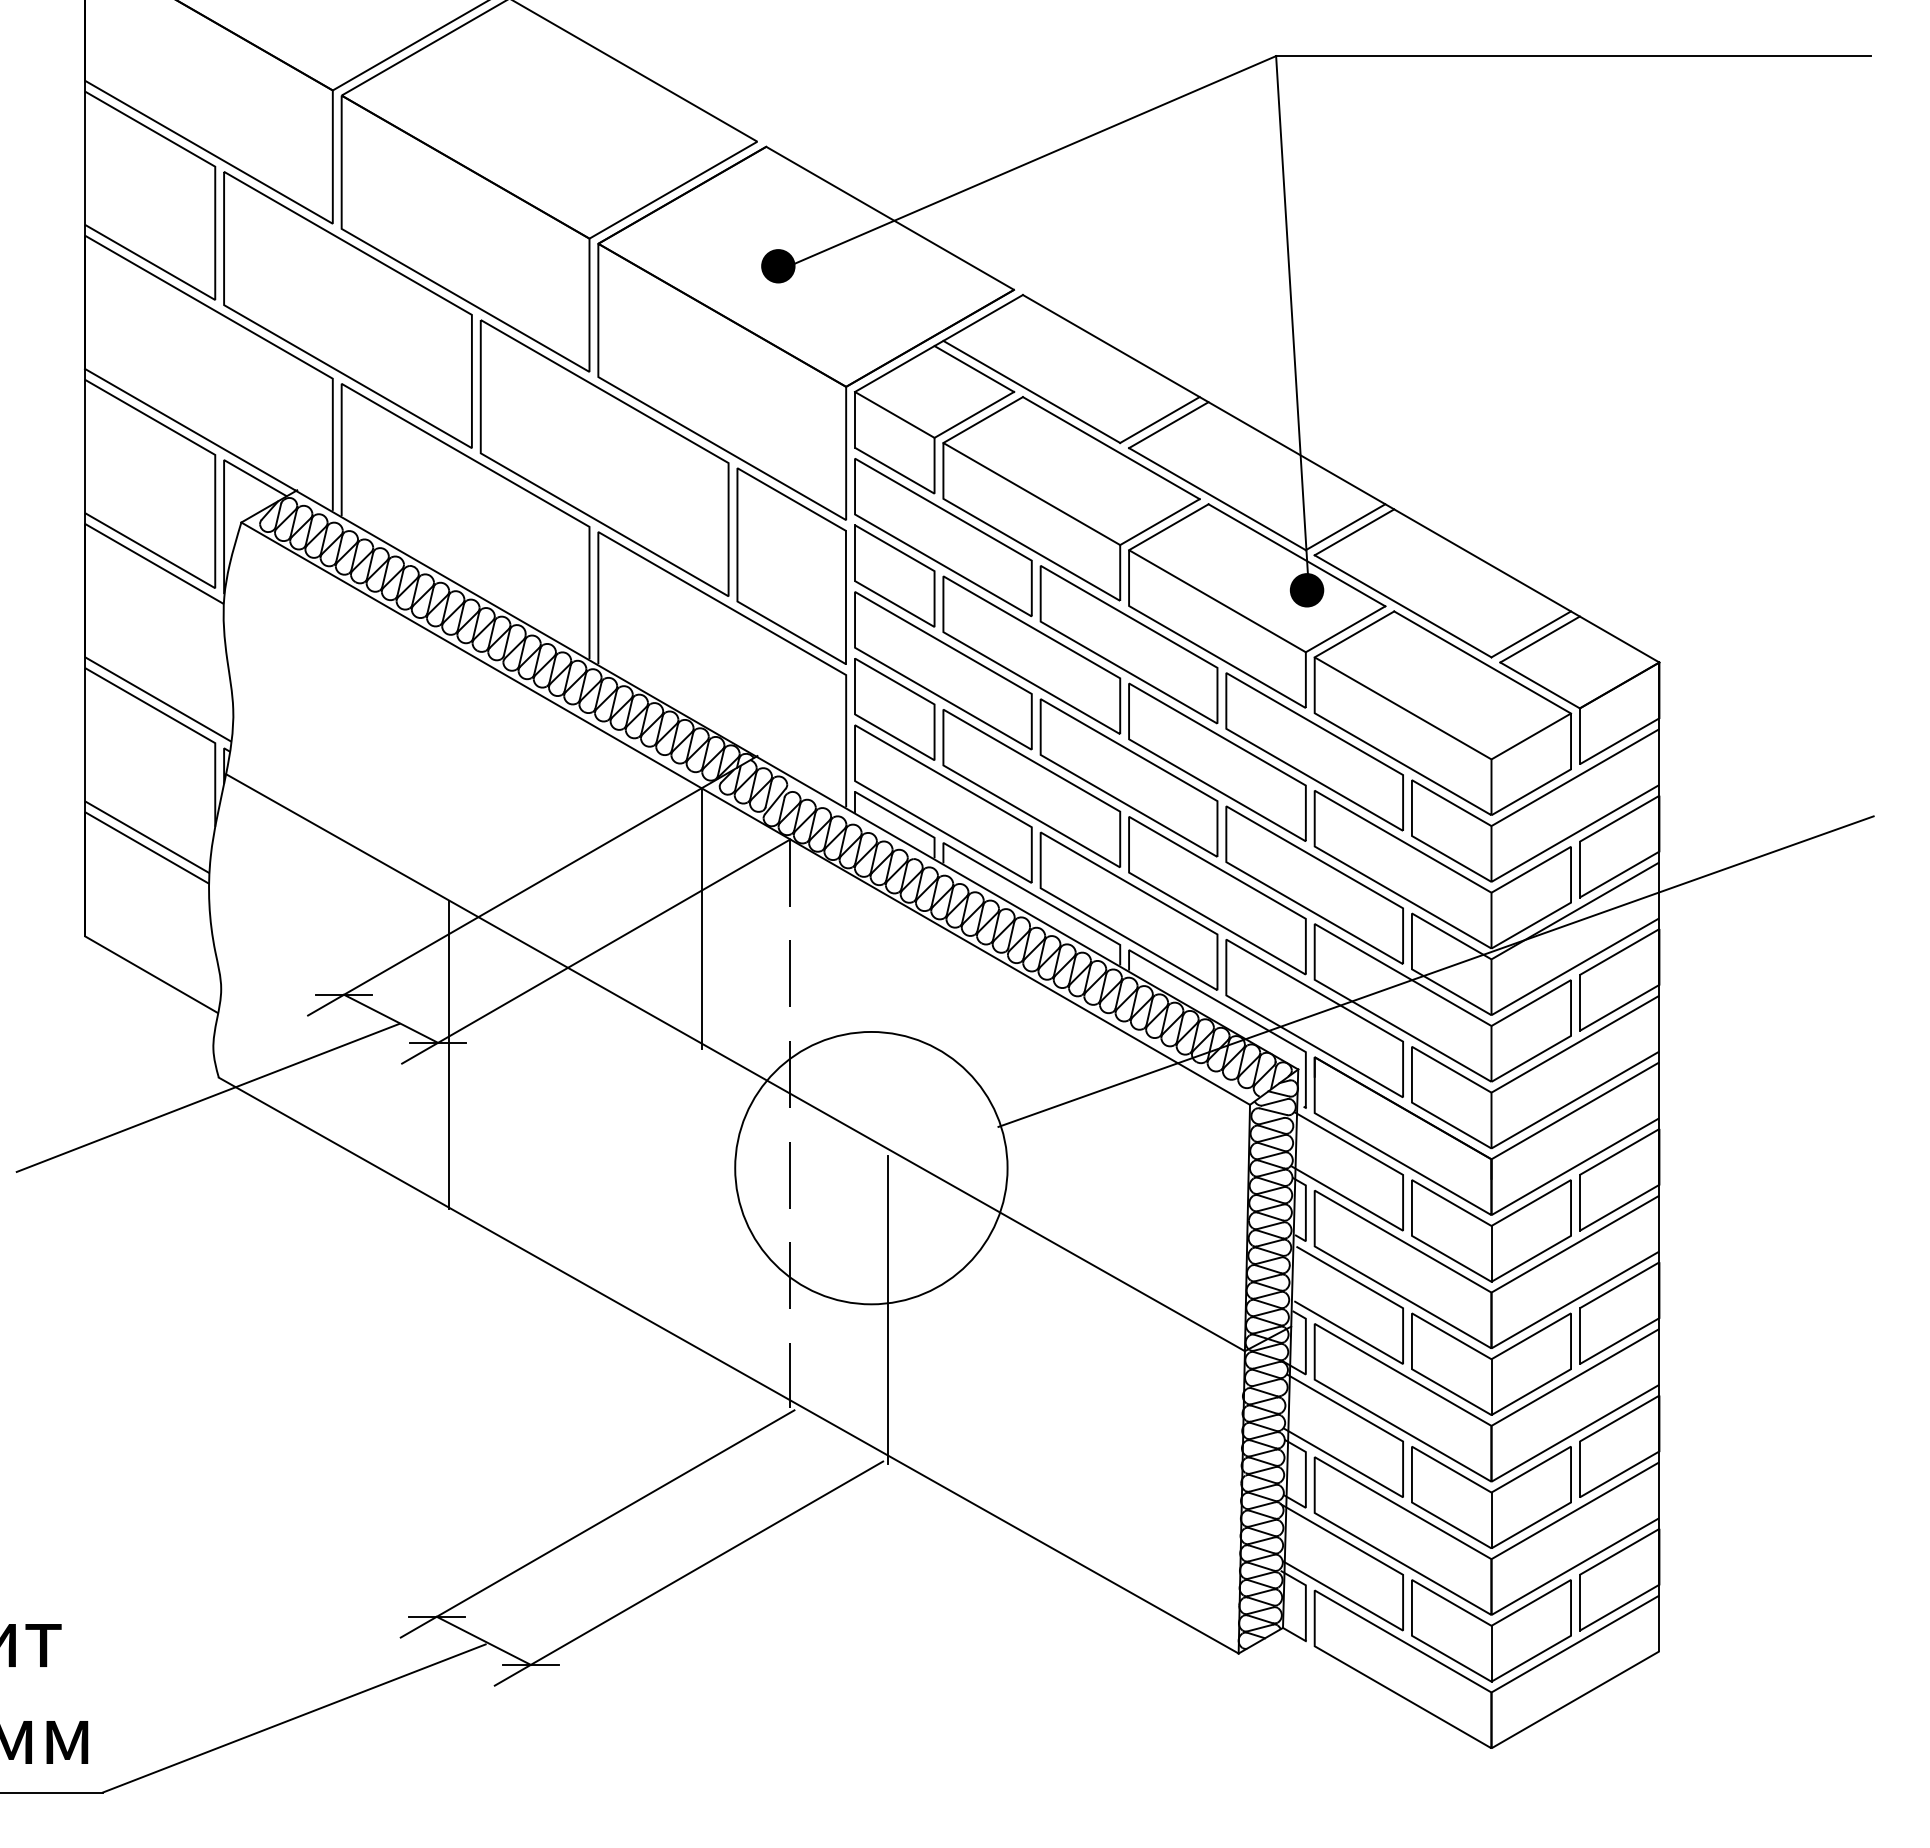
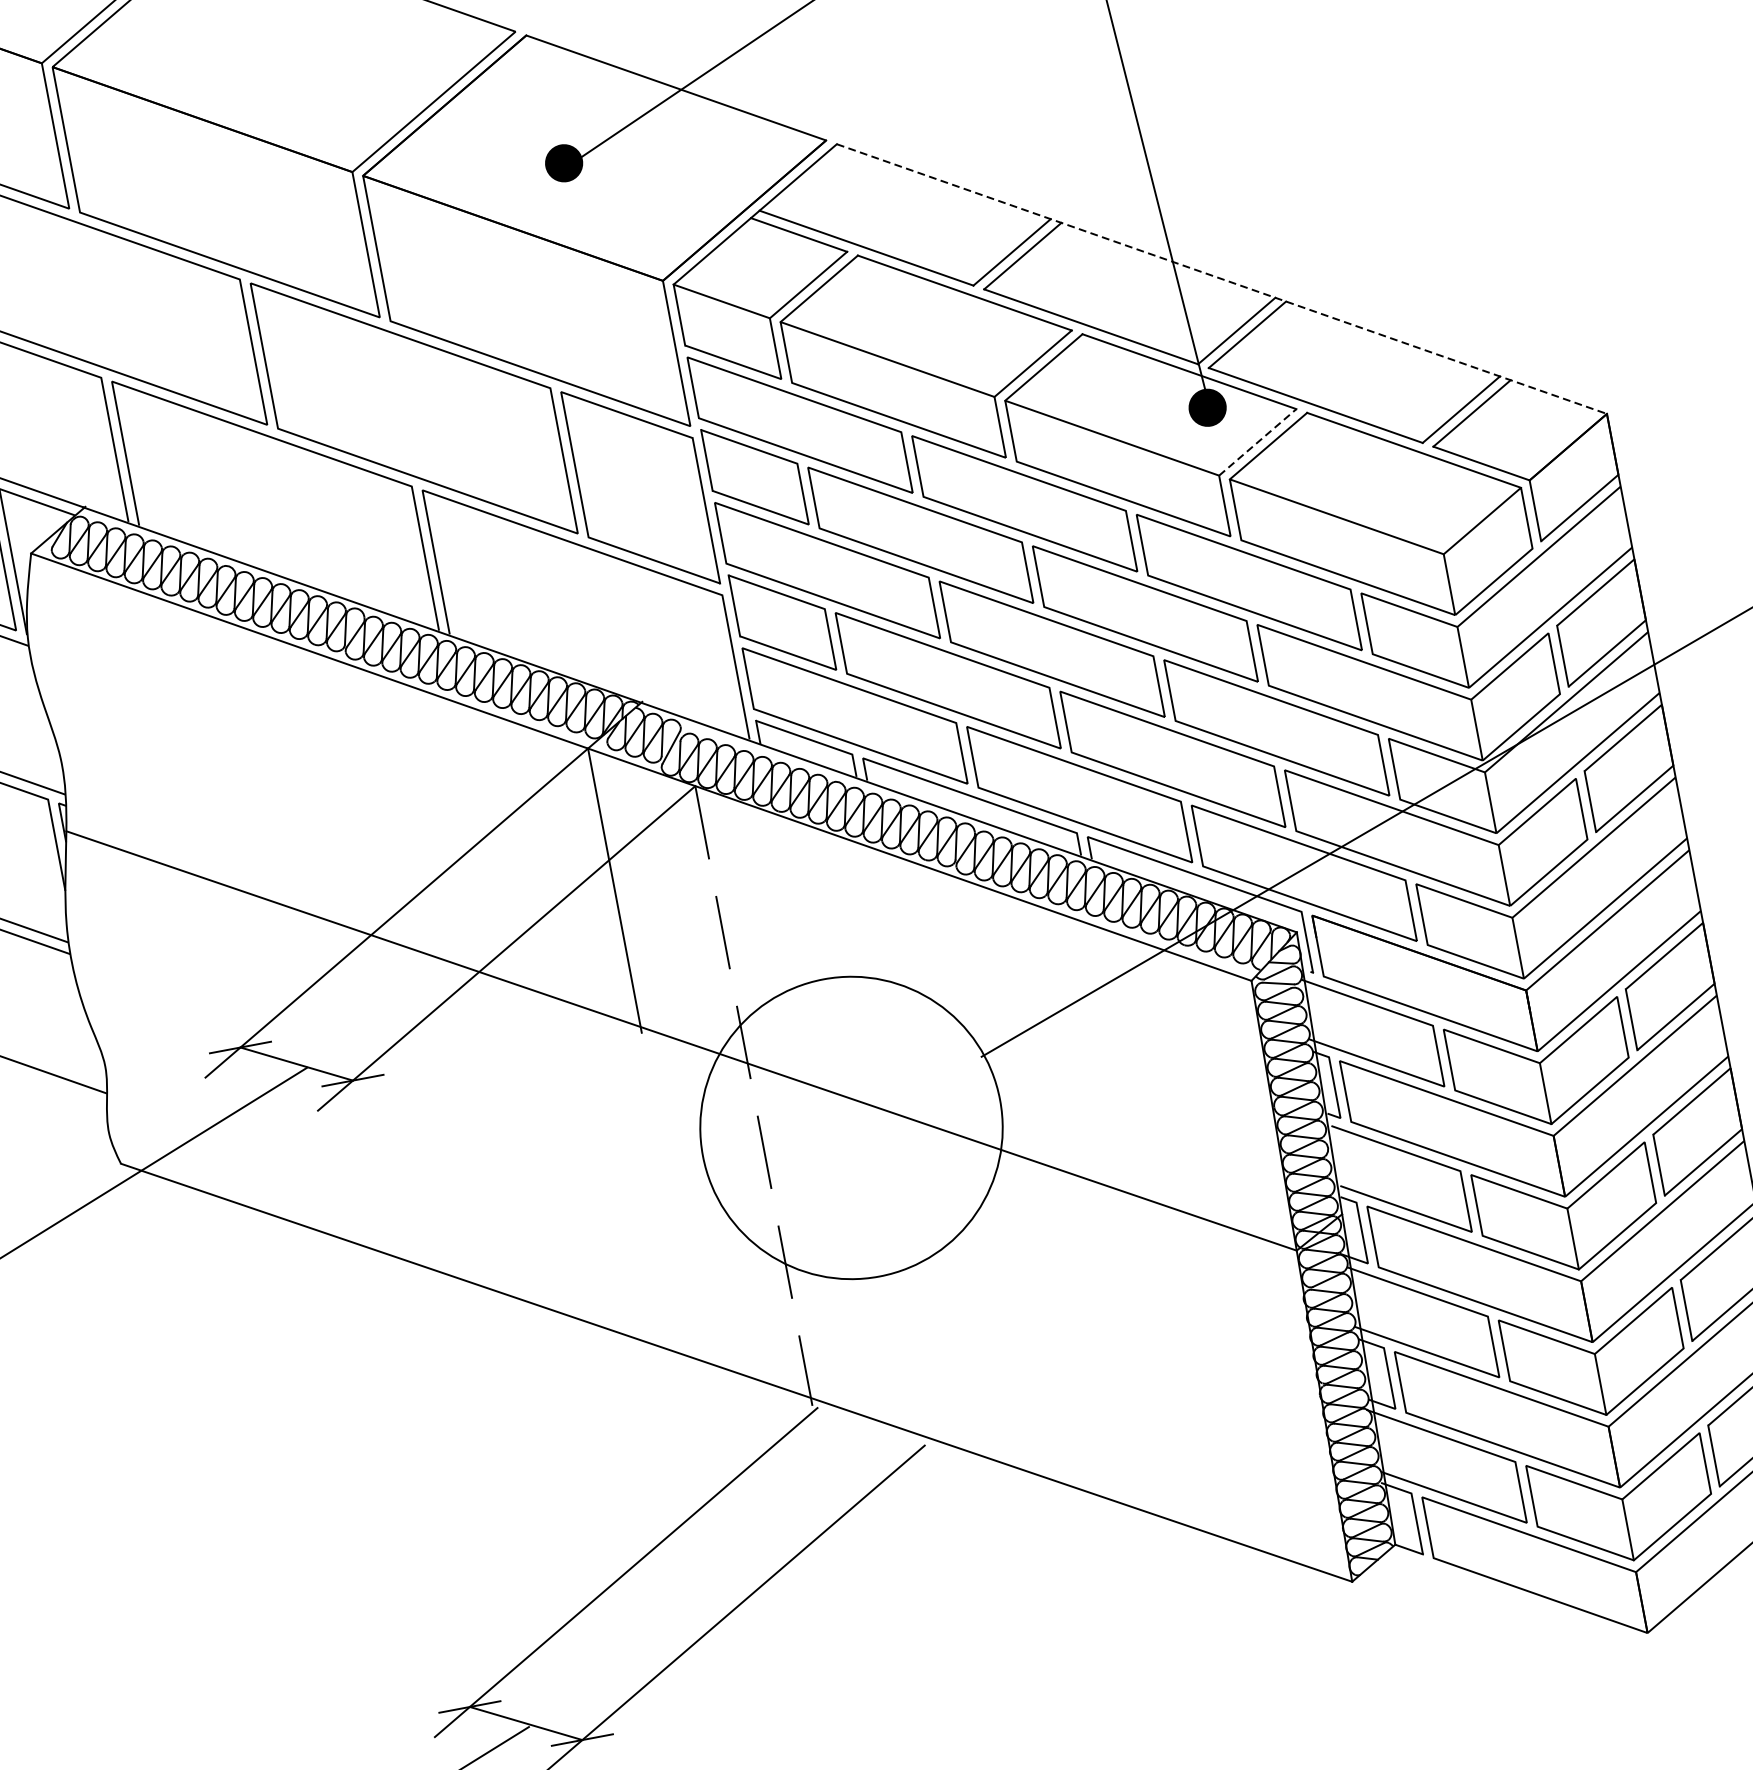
line: (1341, 479) -> (1222, 279), solid -> dashed
line: (1345, 629) -> (1257, 442), solid -> dashed
line: (449, 1054) -> (367, 1090), removed
line: (887, 1309) -> (898, 1278), removed

